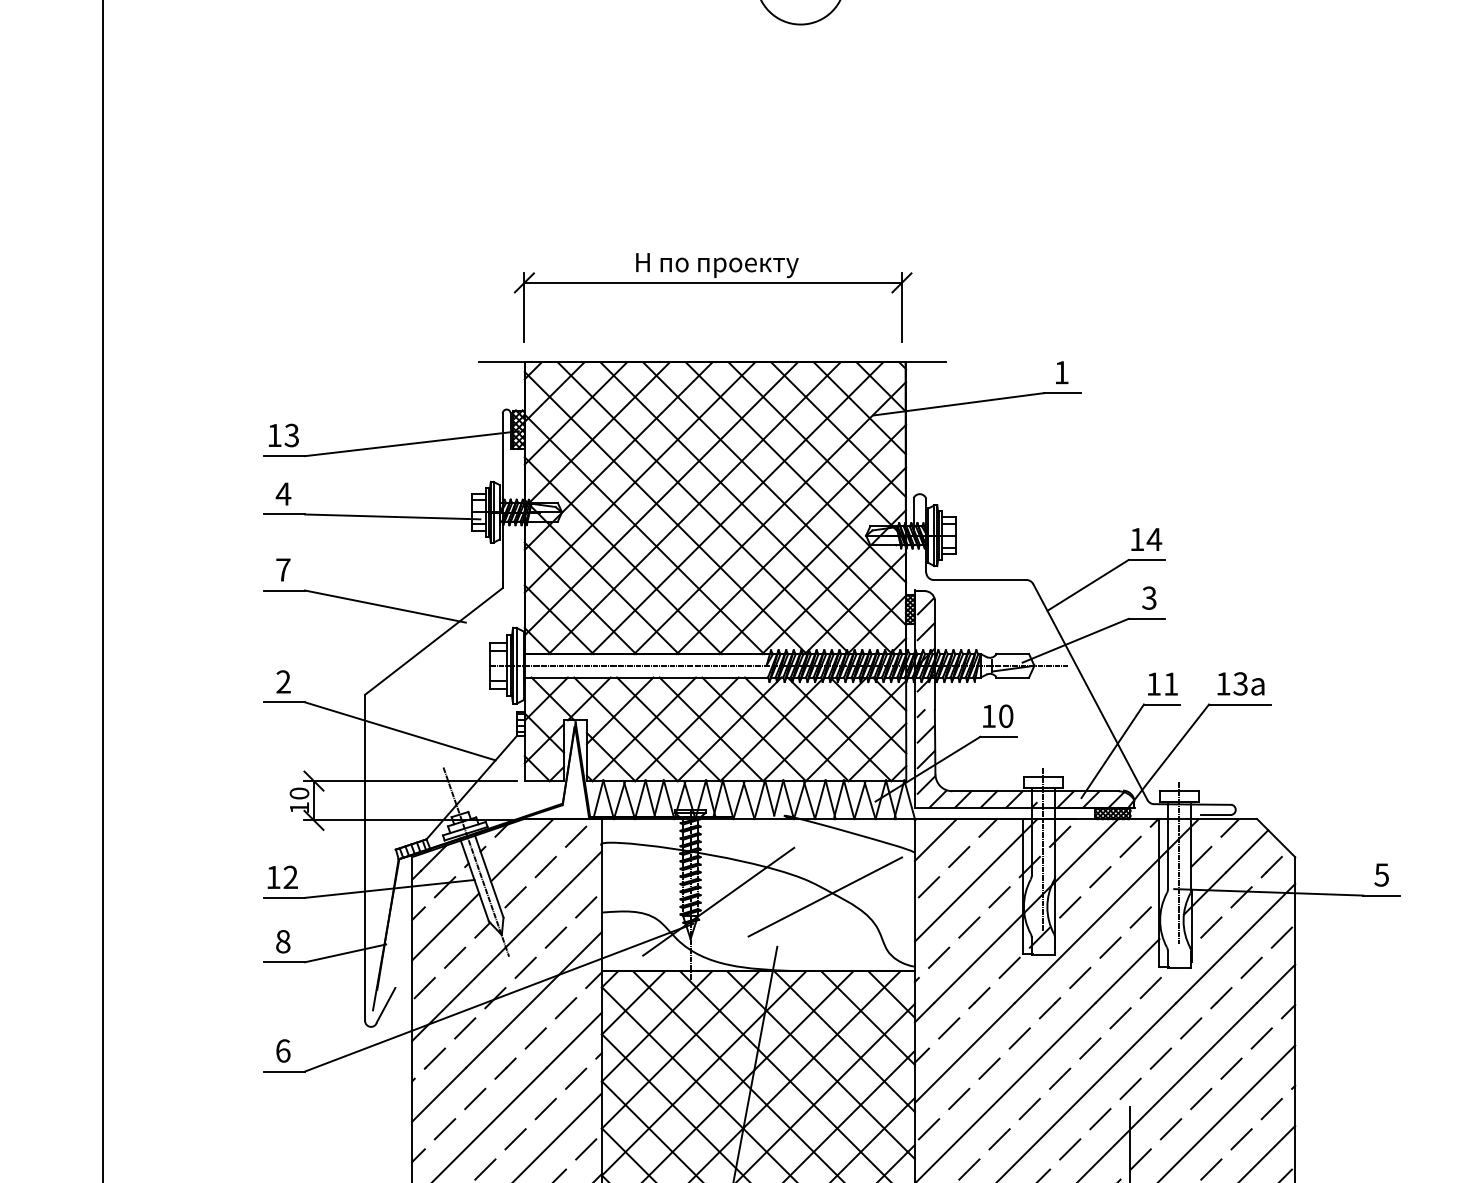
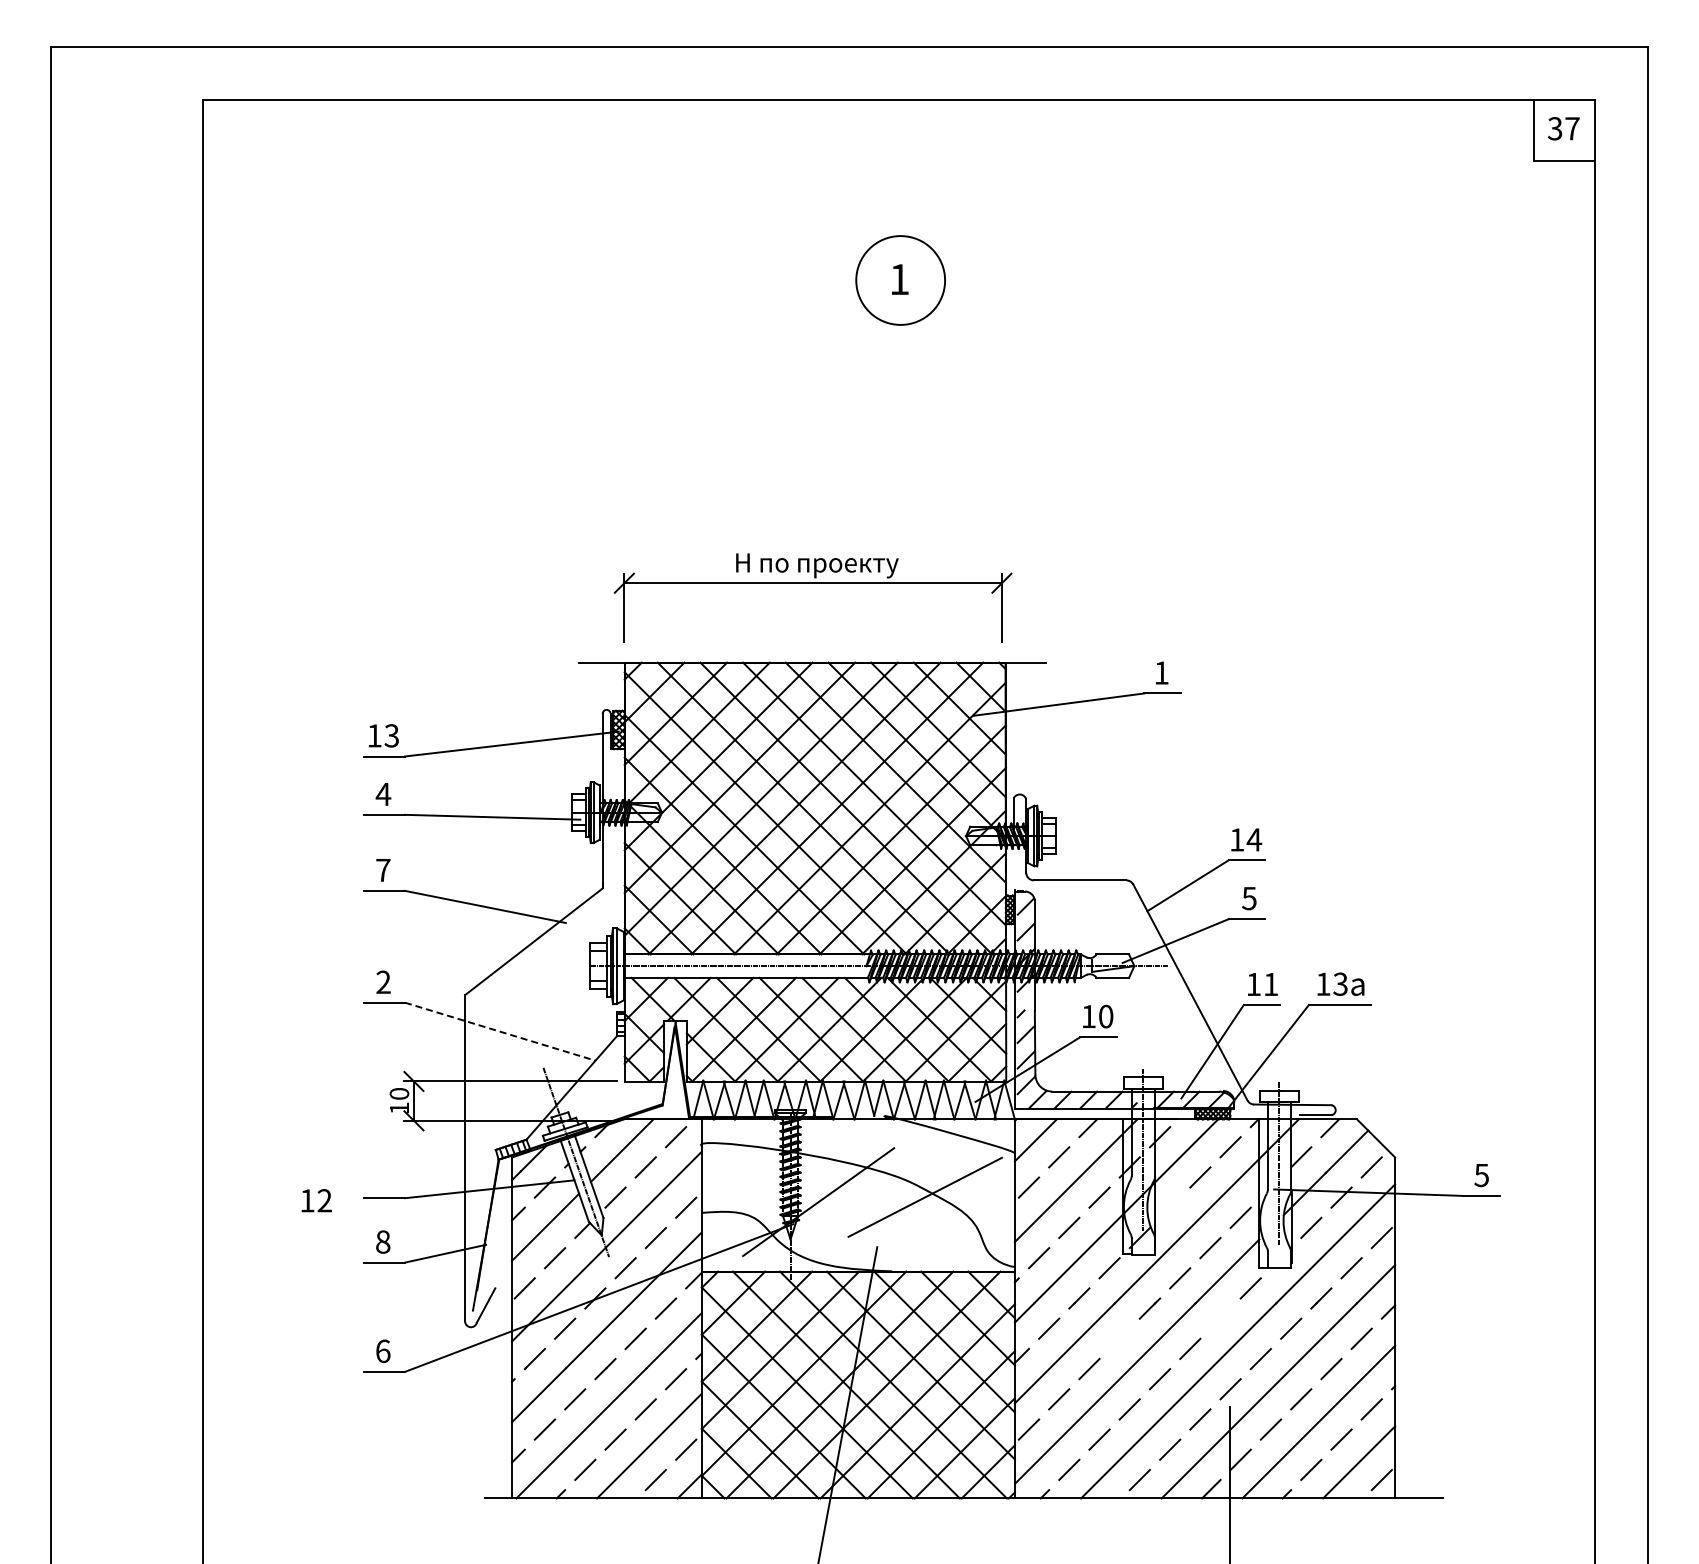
text: (1149, 597) -> (1249, 897), 3 -> 5
line: (400, 731) -> (500, 1031), solid -> dashed
text: (282, 877) -> (316, 1200), moved
line: (1070, 907) -> (1170, 1207), removed
line: (1120, 1018) -> (1220, 1318), removed
line: (1019, 1038) -> (1119, 1338), removed

